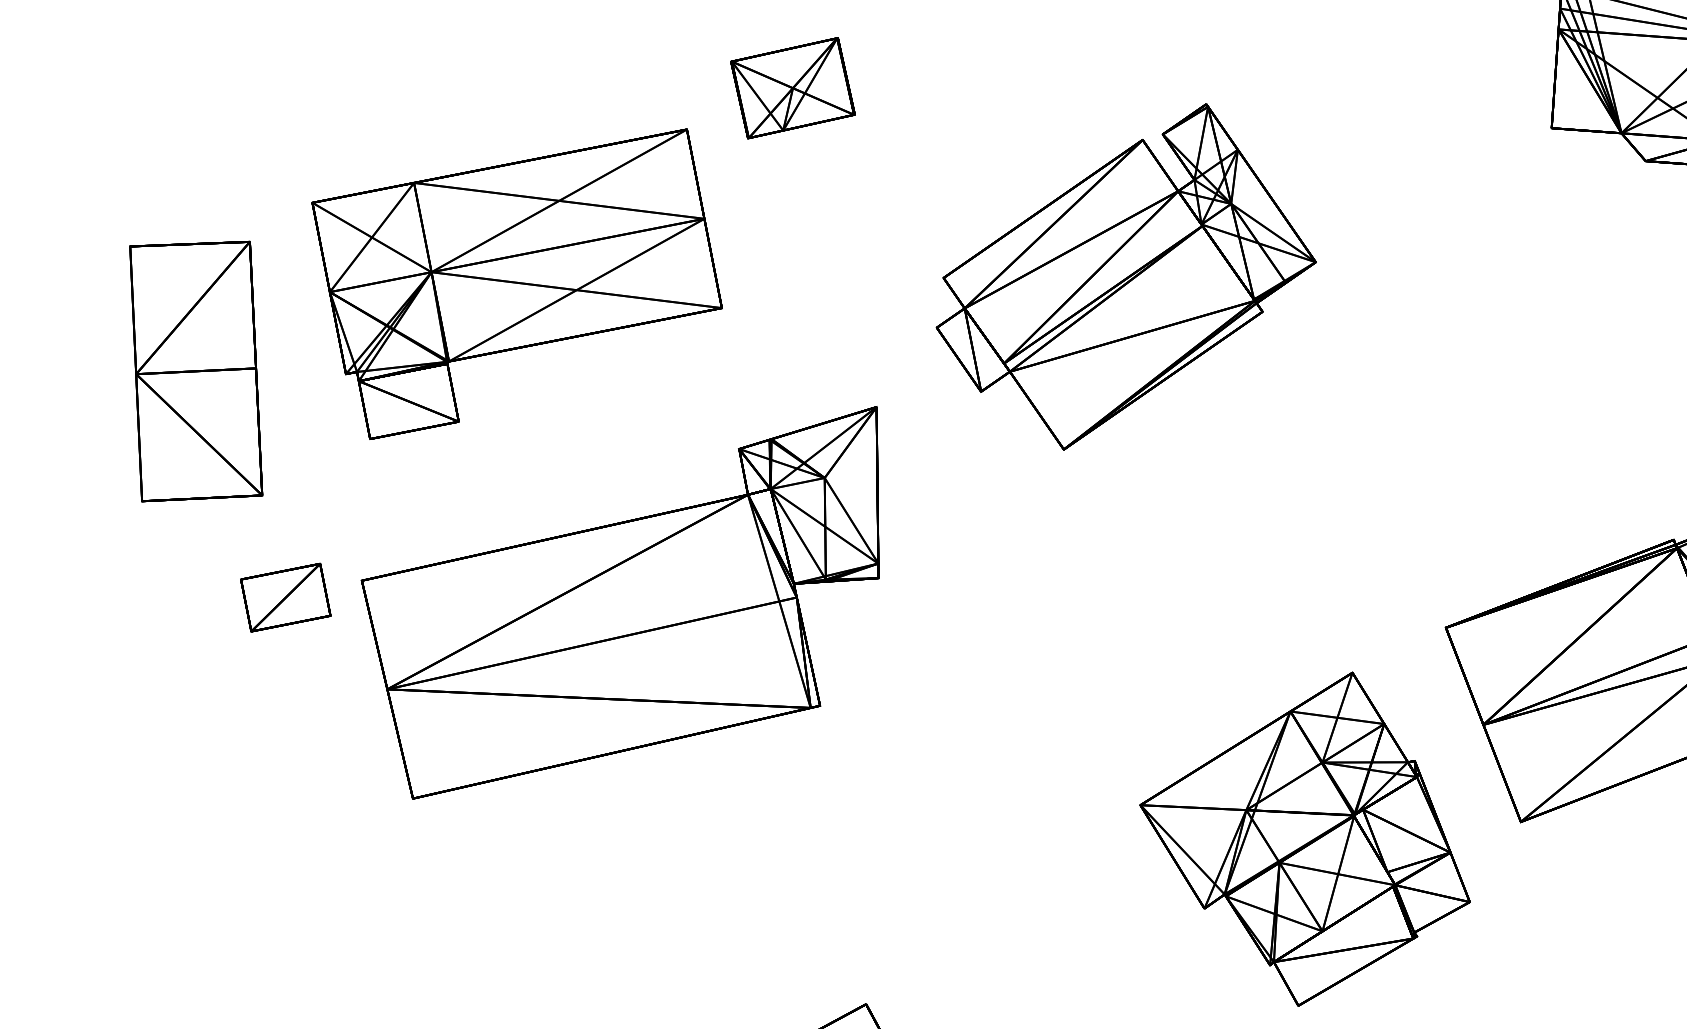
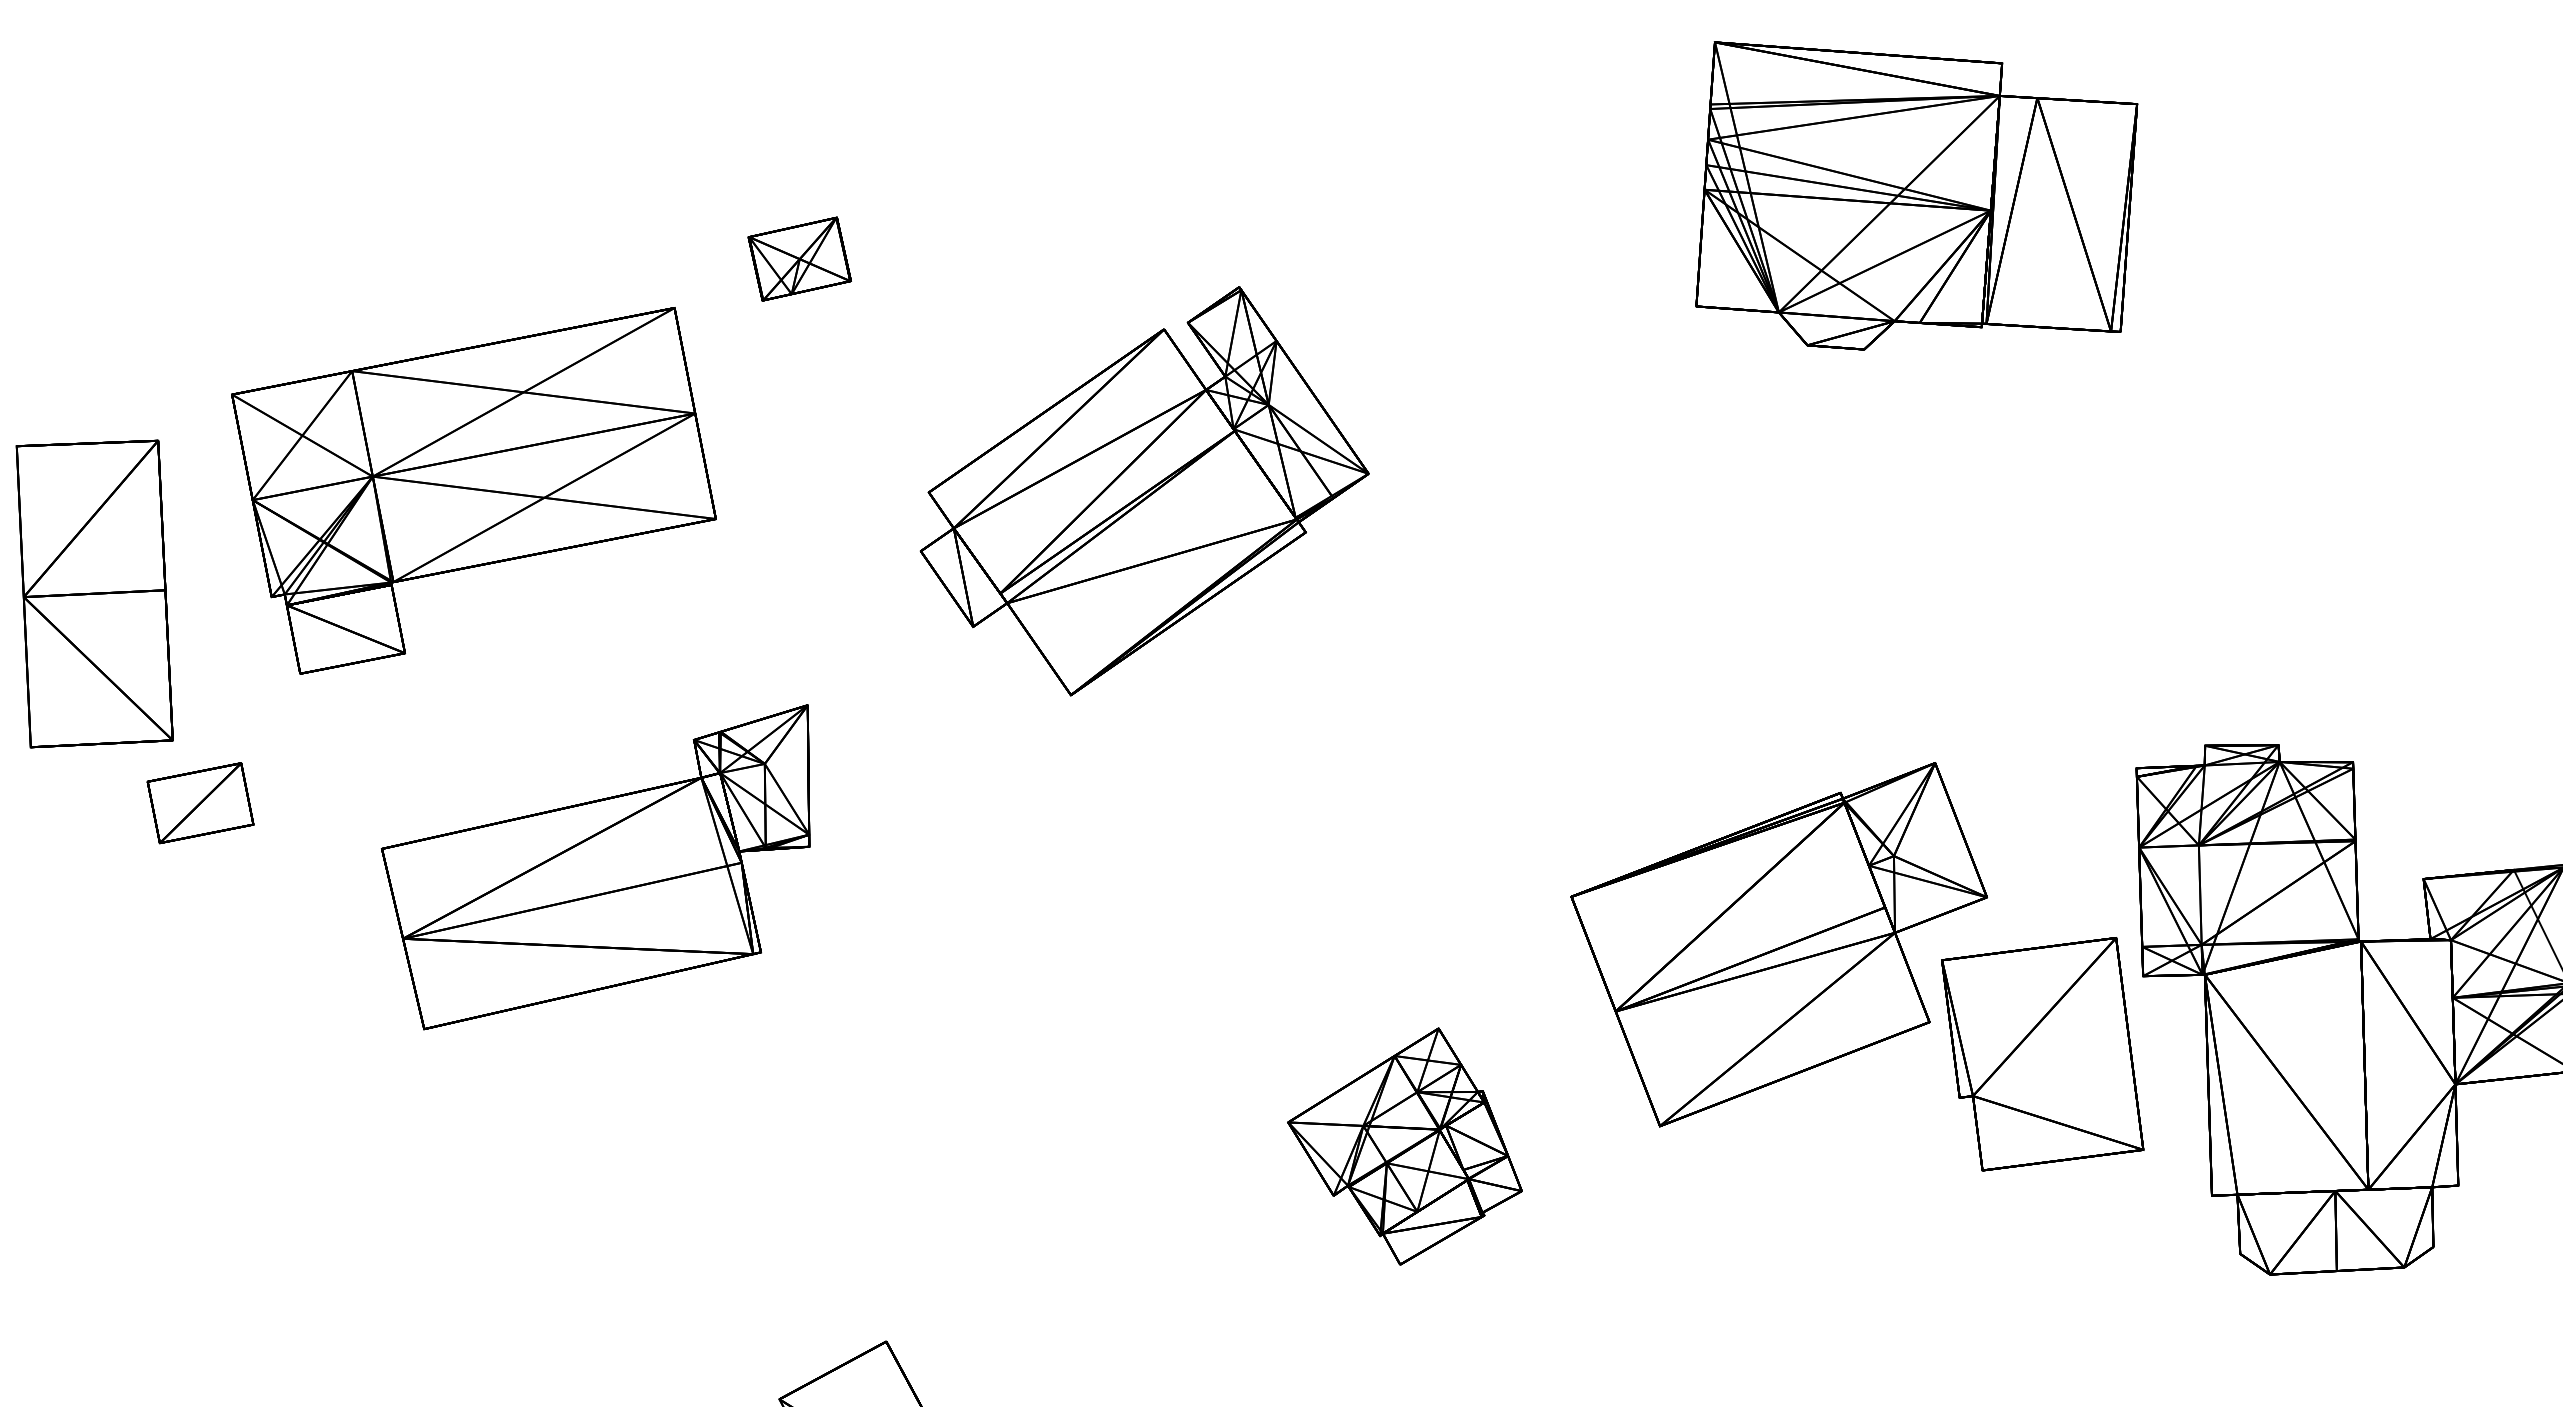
part: (792, 87) -> (799, 258), size x0.7
part: (1126, 277) -> (1144, 491), moved
part: (285, 597) -> (200, 803), moved
part: (620, 602) -> (595, 866), size x0.7
part: (1304, 839) -> (1404, 1146), size x0.6

